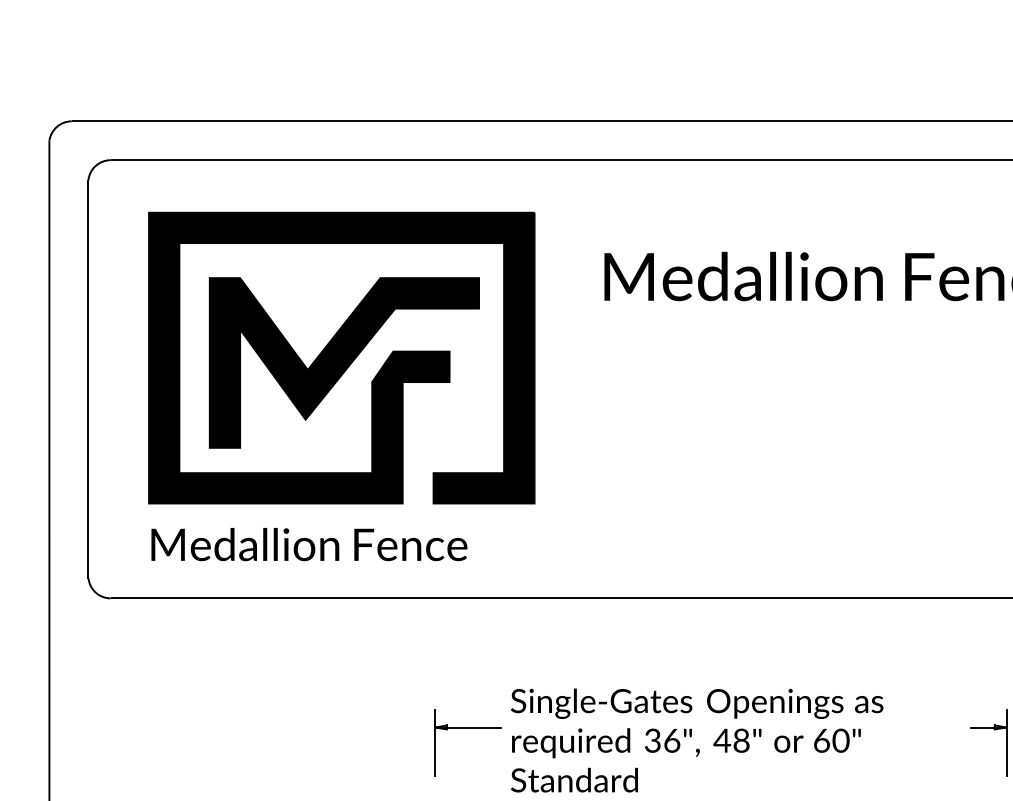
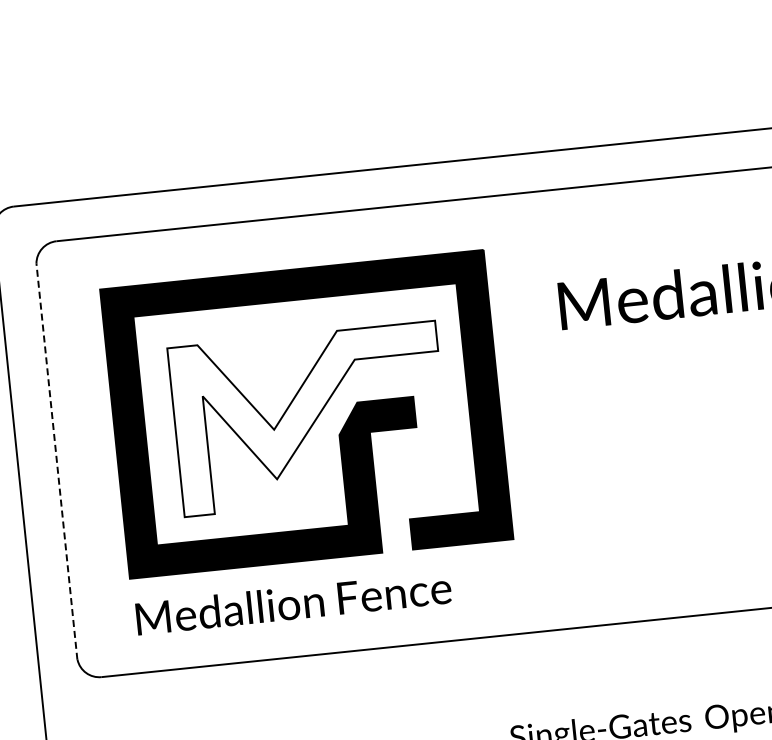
fill: (344, 362) -> (309, 418), removed
line: (88, 379) -> (57, 461), solid -> dashed

